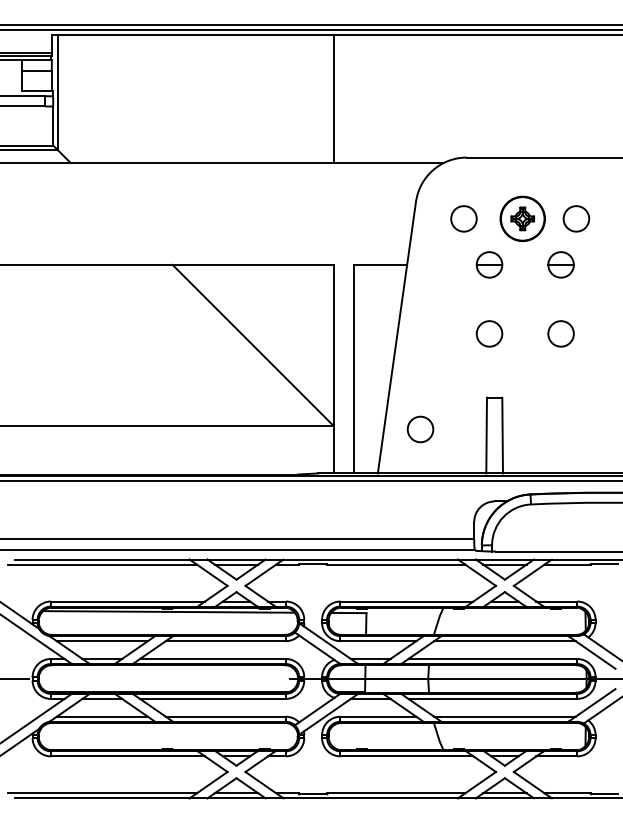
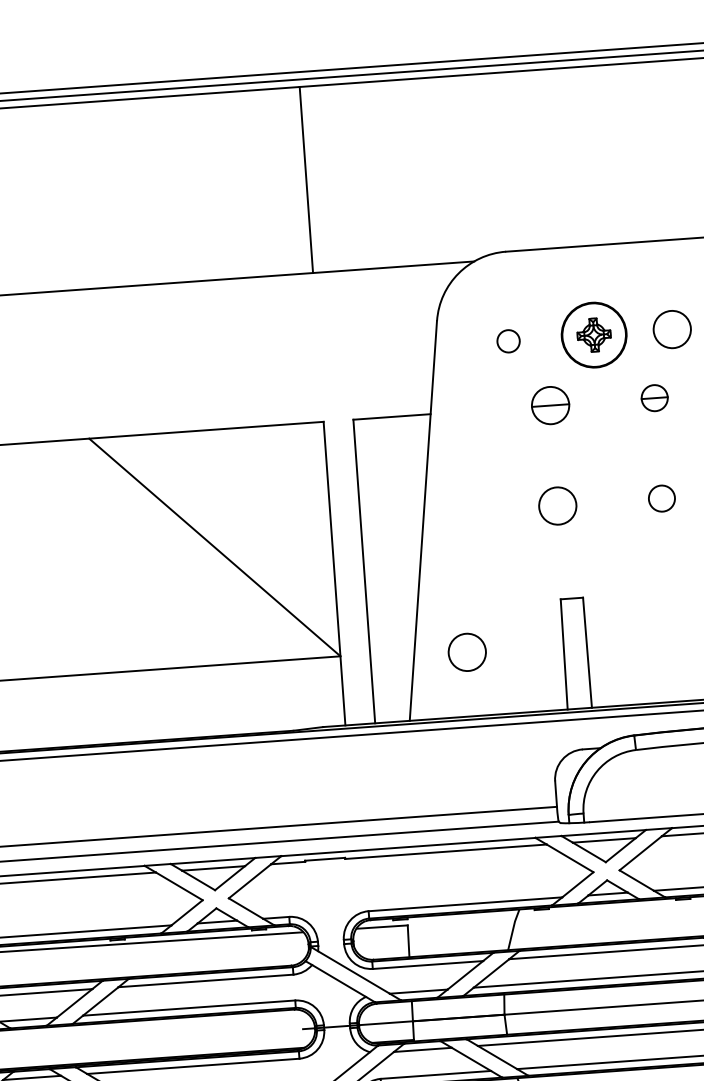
circle: (463, 218) -> (507, 340), size x0.6
part: (560, 264) -> (653, 397), size x0.7
circle: (560, 333) -> (661, 498), size x0.7

